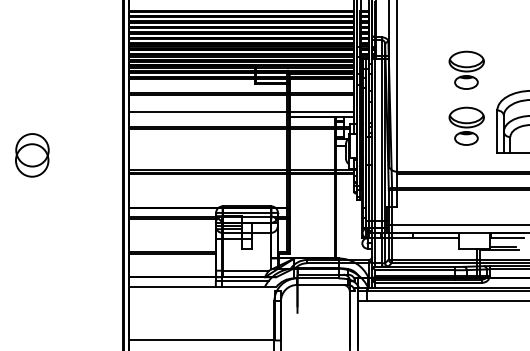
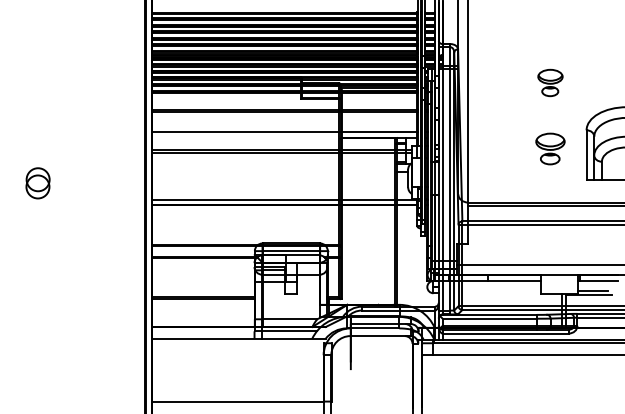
part: (466, 69) -> (550, 82), size x0.6
part: (466, 125) -> (550, 148), size x0.7
part: (31, 155) -> (37, 183), size x0.6

